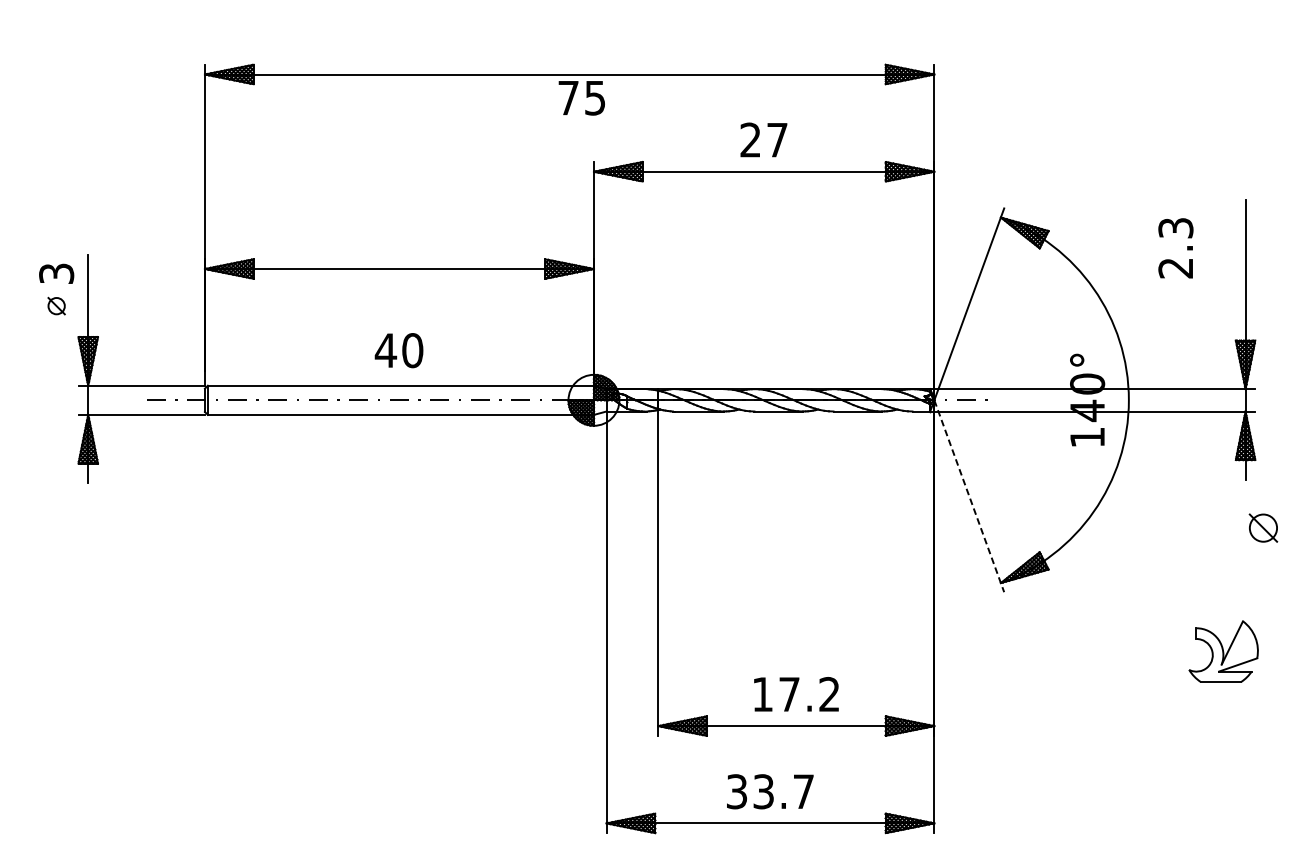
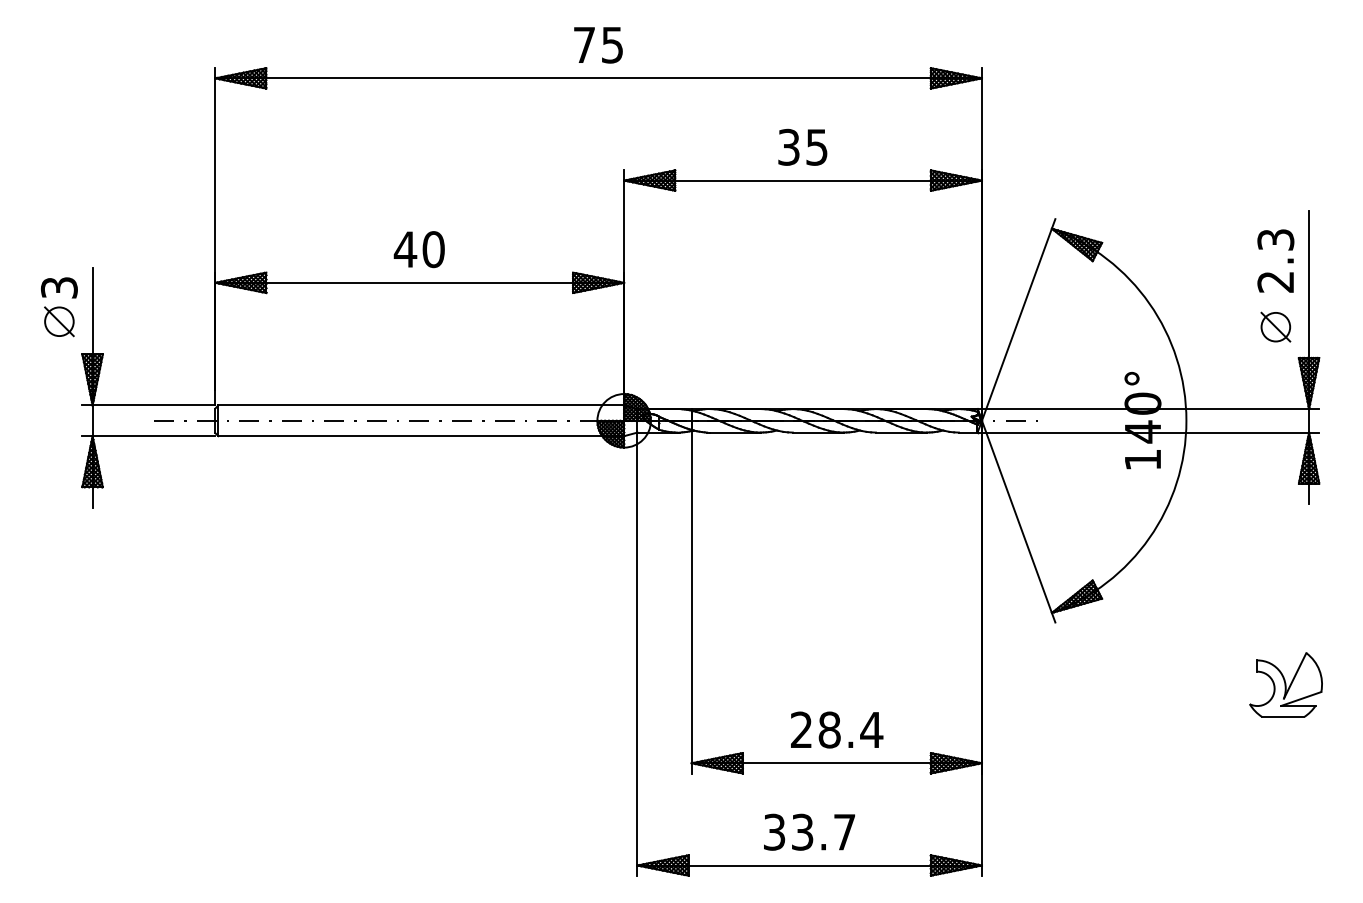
text: (581, 98) -> (598, 45), moved
text: (763, 140) -> (802, 147), 27 -> 35
text: (1175, 247) -> (1275, 260), moved
part: (56, 305) -> (59, 321), size x1.67
text: (398, 350) -> (418, 249), moved
line: (969, 497) -> (1018, 522), dashed -> solid
part: (1263, 527) -> (1275, 326), moved
text: (796, 693) -> (837, 729), 17.2 -> 28.4

